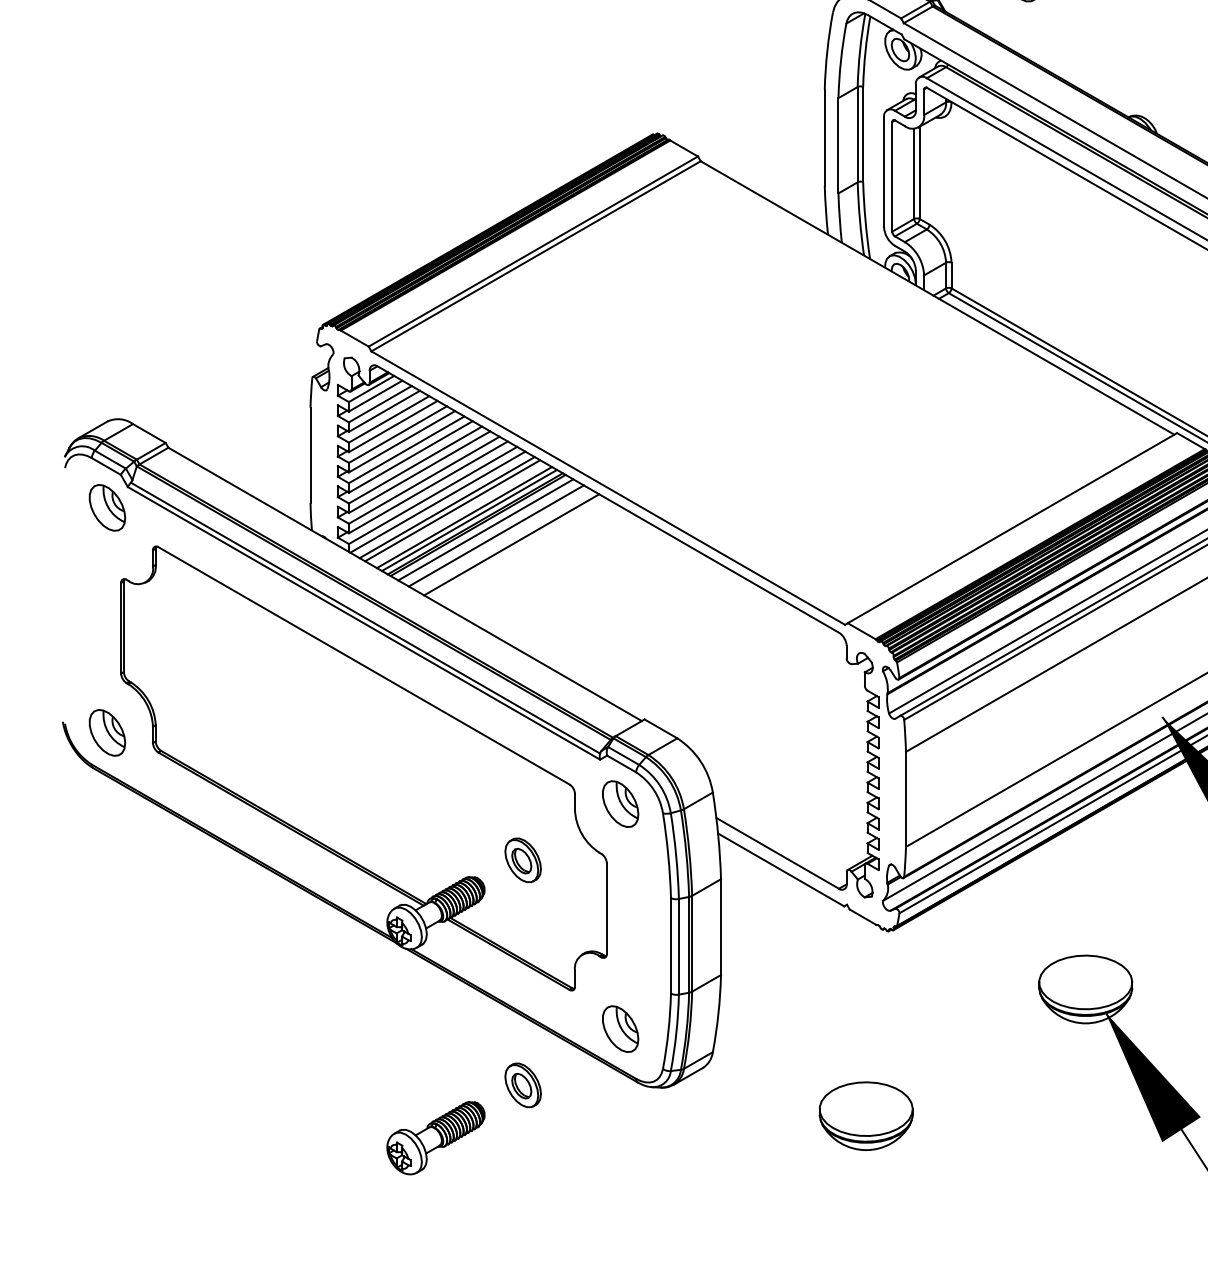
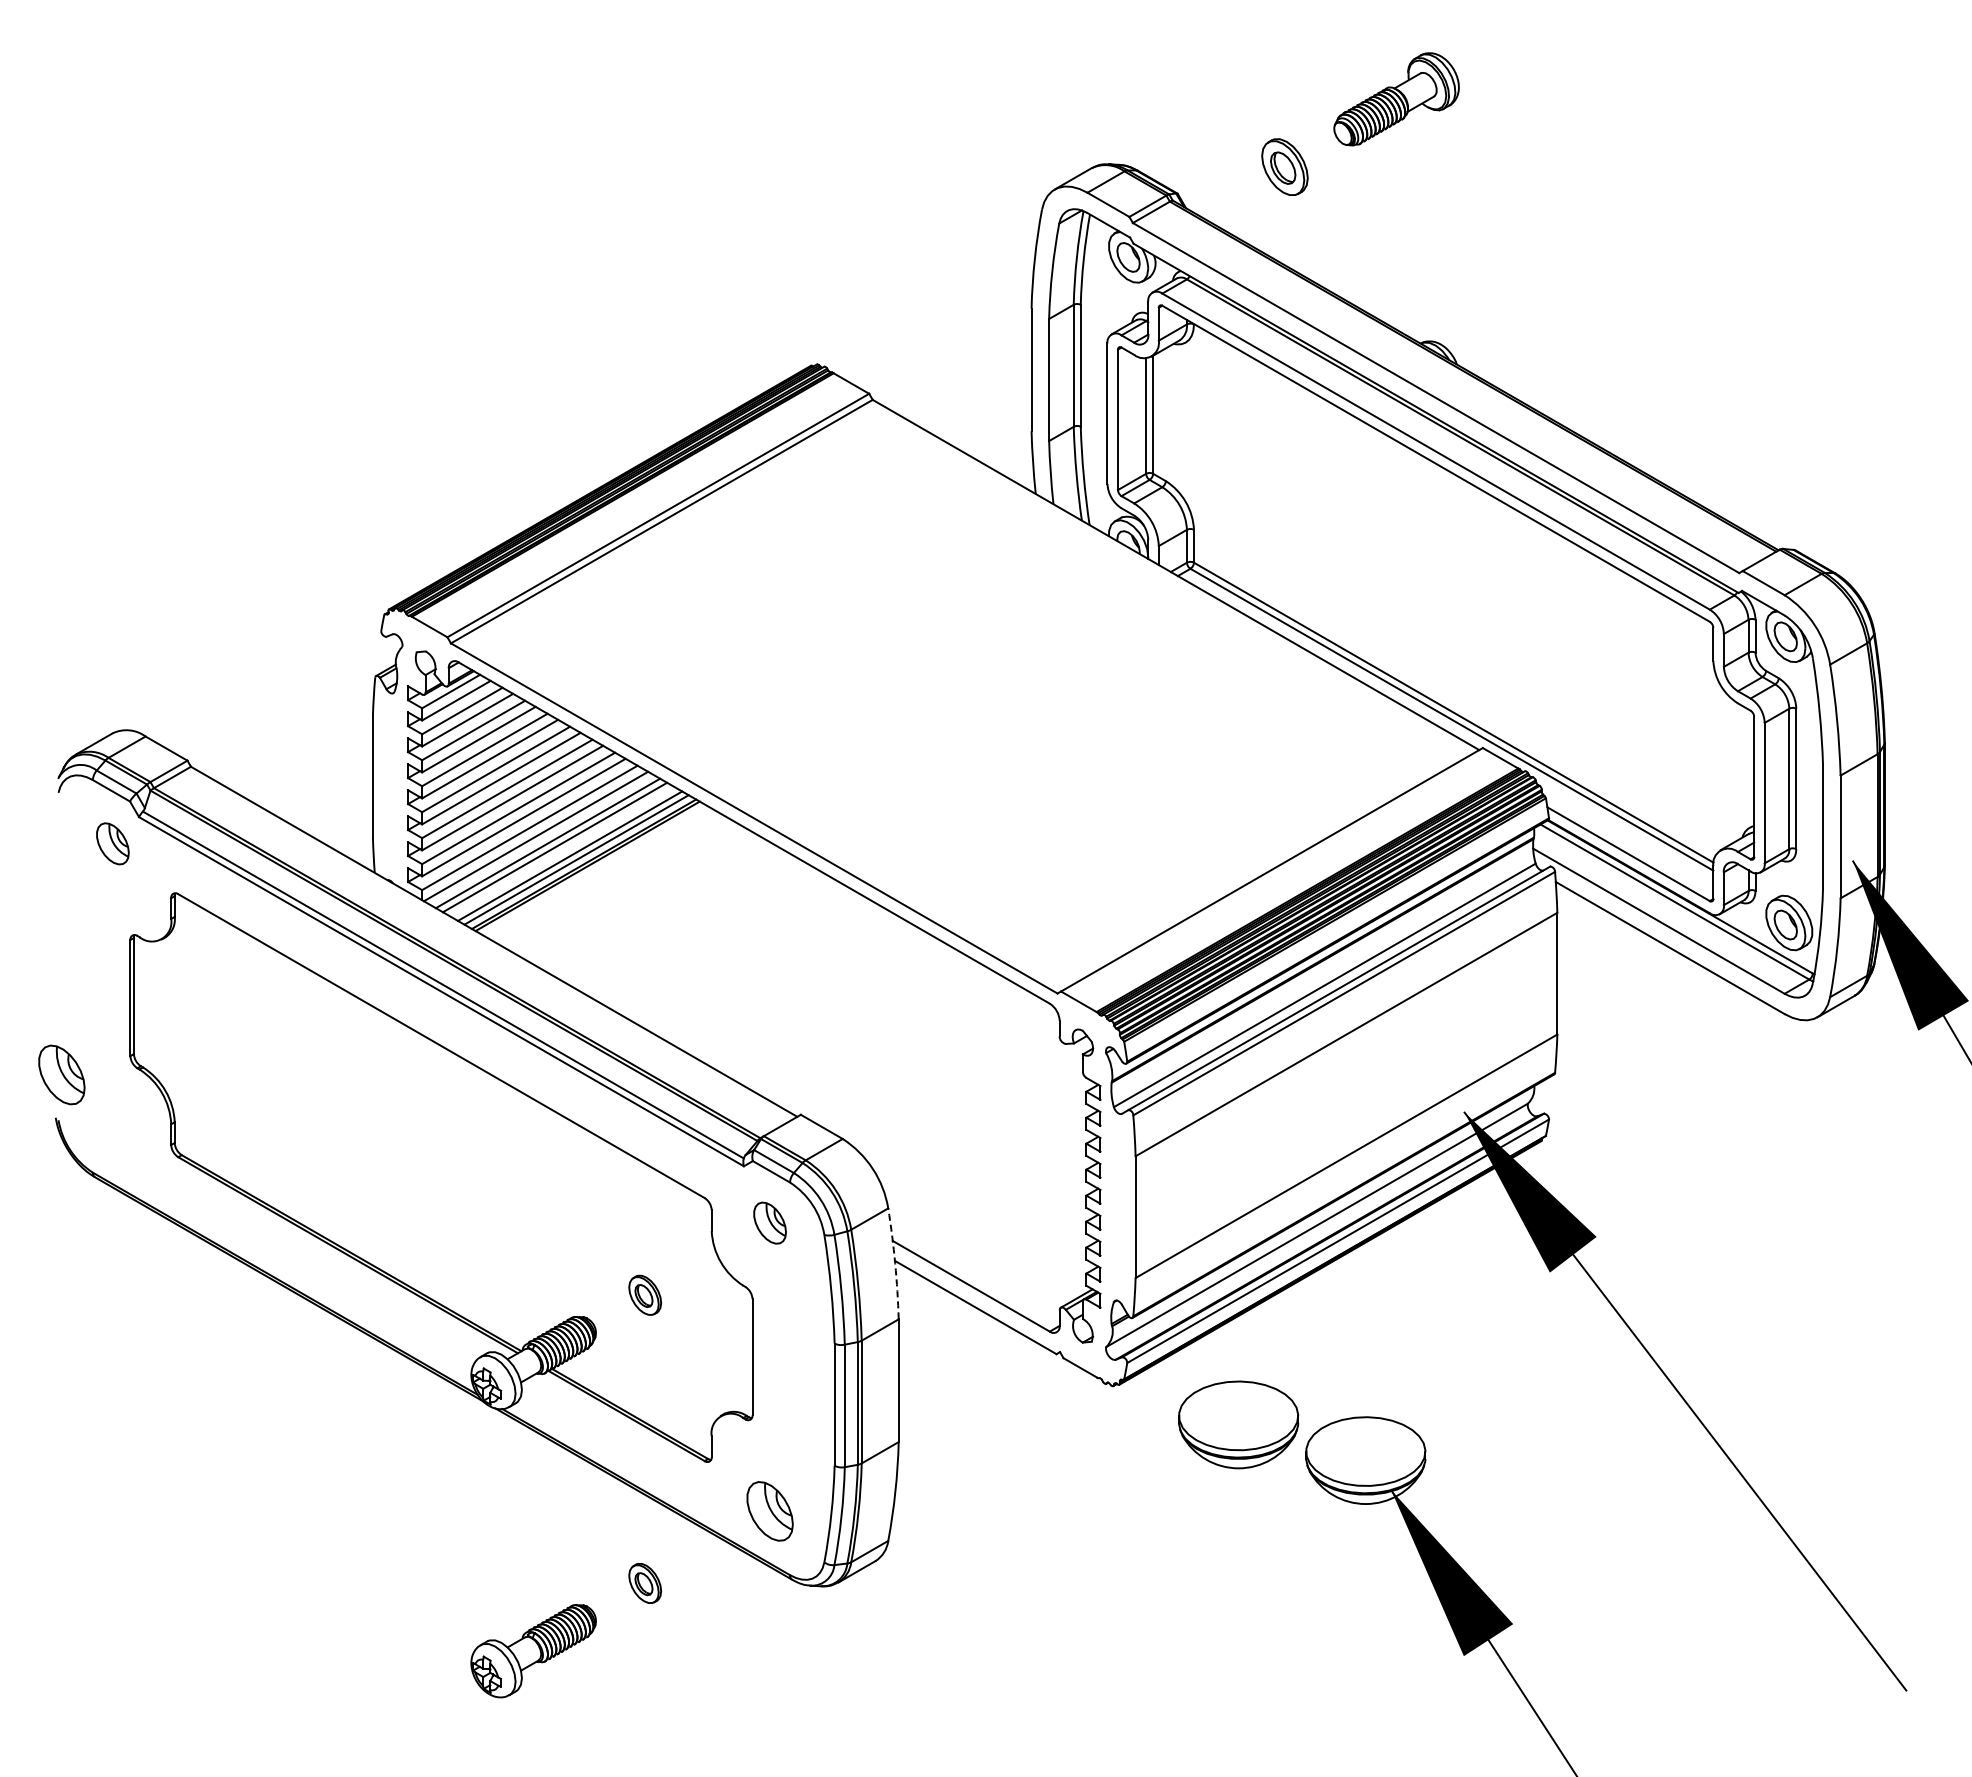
part: (107, 507) -> (112, 843), size x0.7
line: (485, 529) -> (597, 871), removed
line: (495, 535) -> (610, 879), removed
line: (511, 544) -> (630, 890), removed
part: (107, 732) -> (61, 1074), moved
part: (620, 803) -> (769, 1222), size x0.7
arc: (718, 835) -> (895, 1263), solid -> dashed
part: (522, 860) -> (644, 1295), size x0.7
part: (522, 1085) -> (644, 1583), size x0.7
part: (866, 1115) -> (1238, 1424), moved

